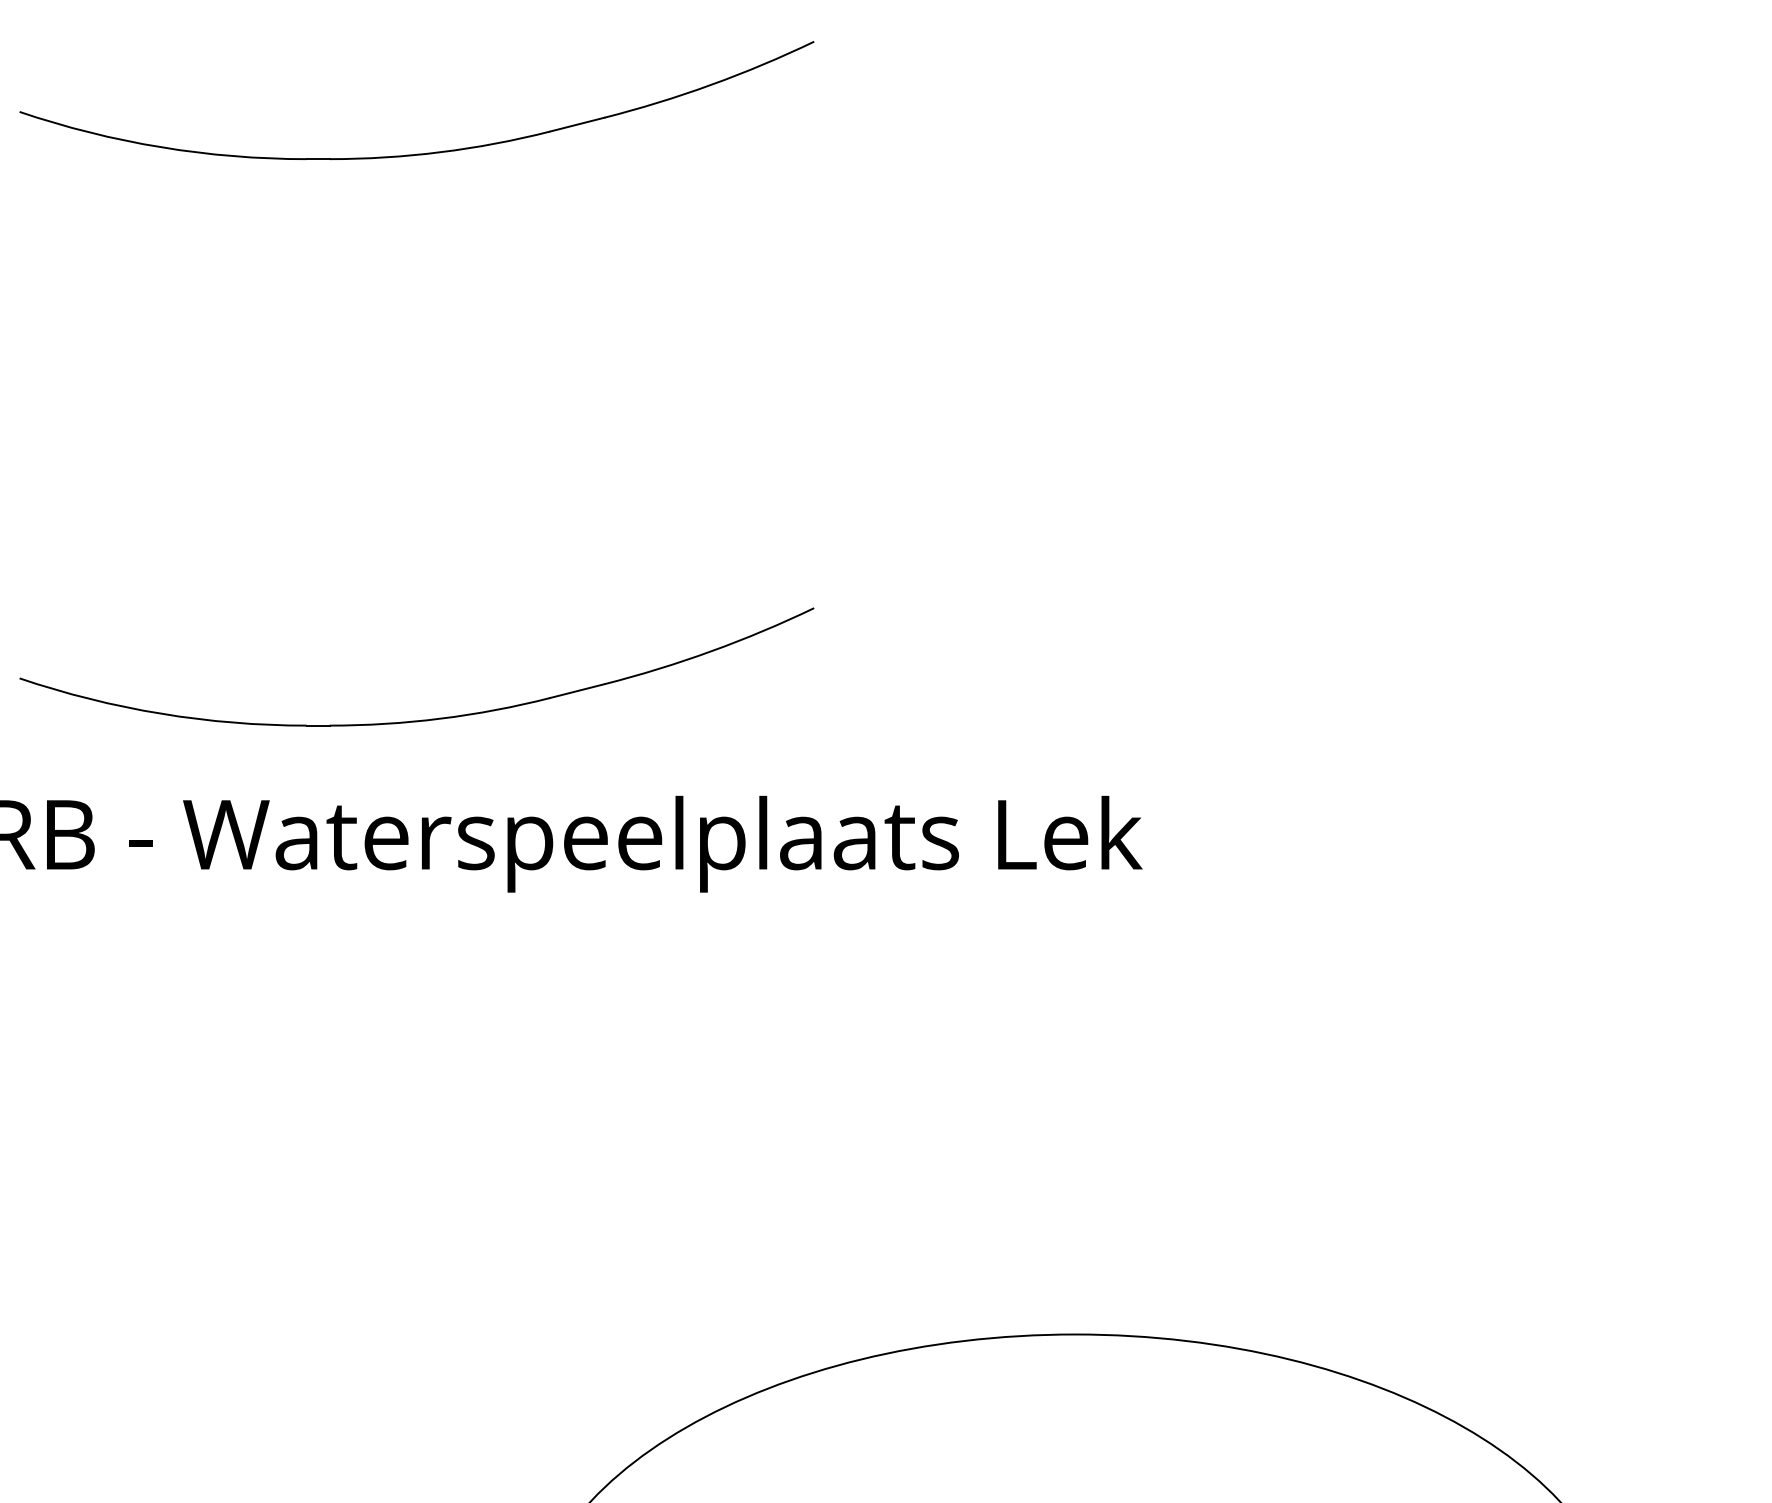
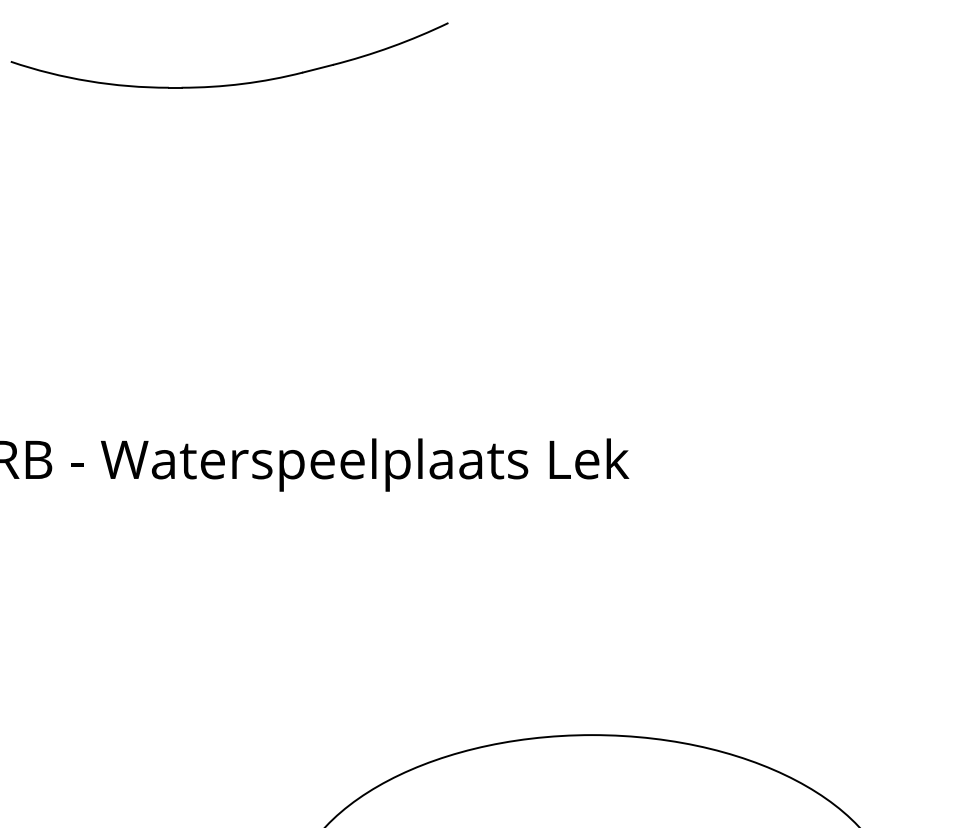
part: (427, 717) -> (235, 395), removed

